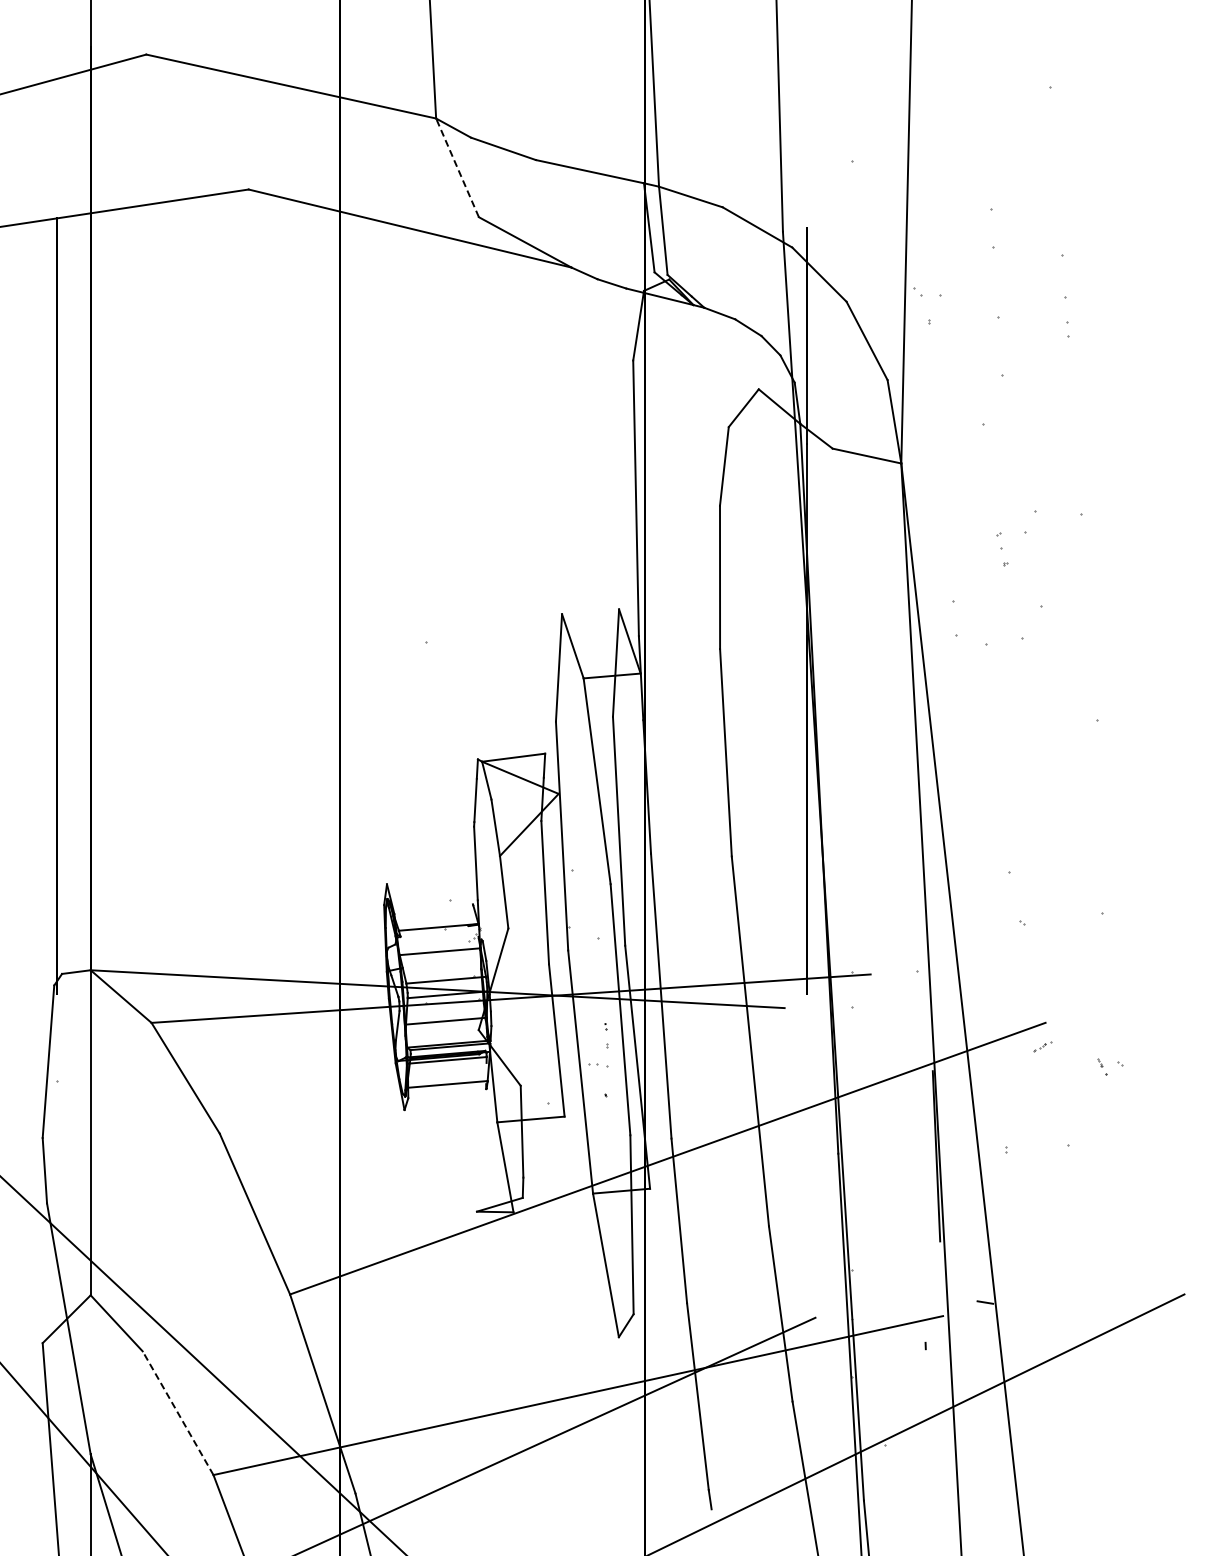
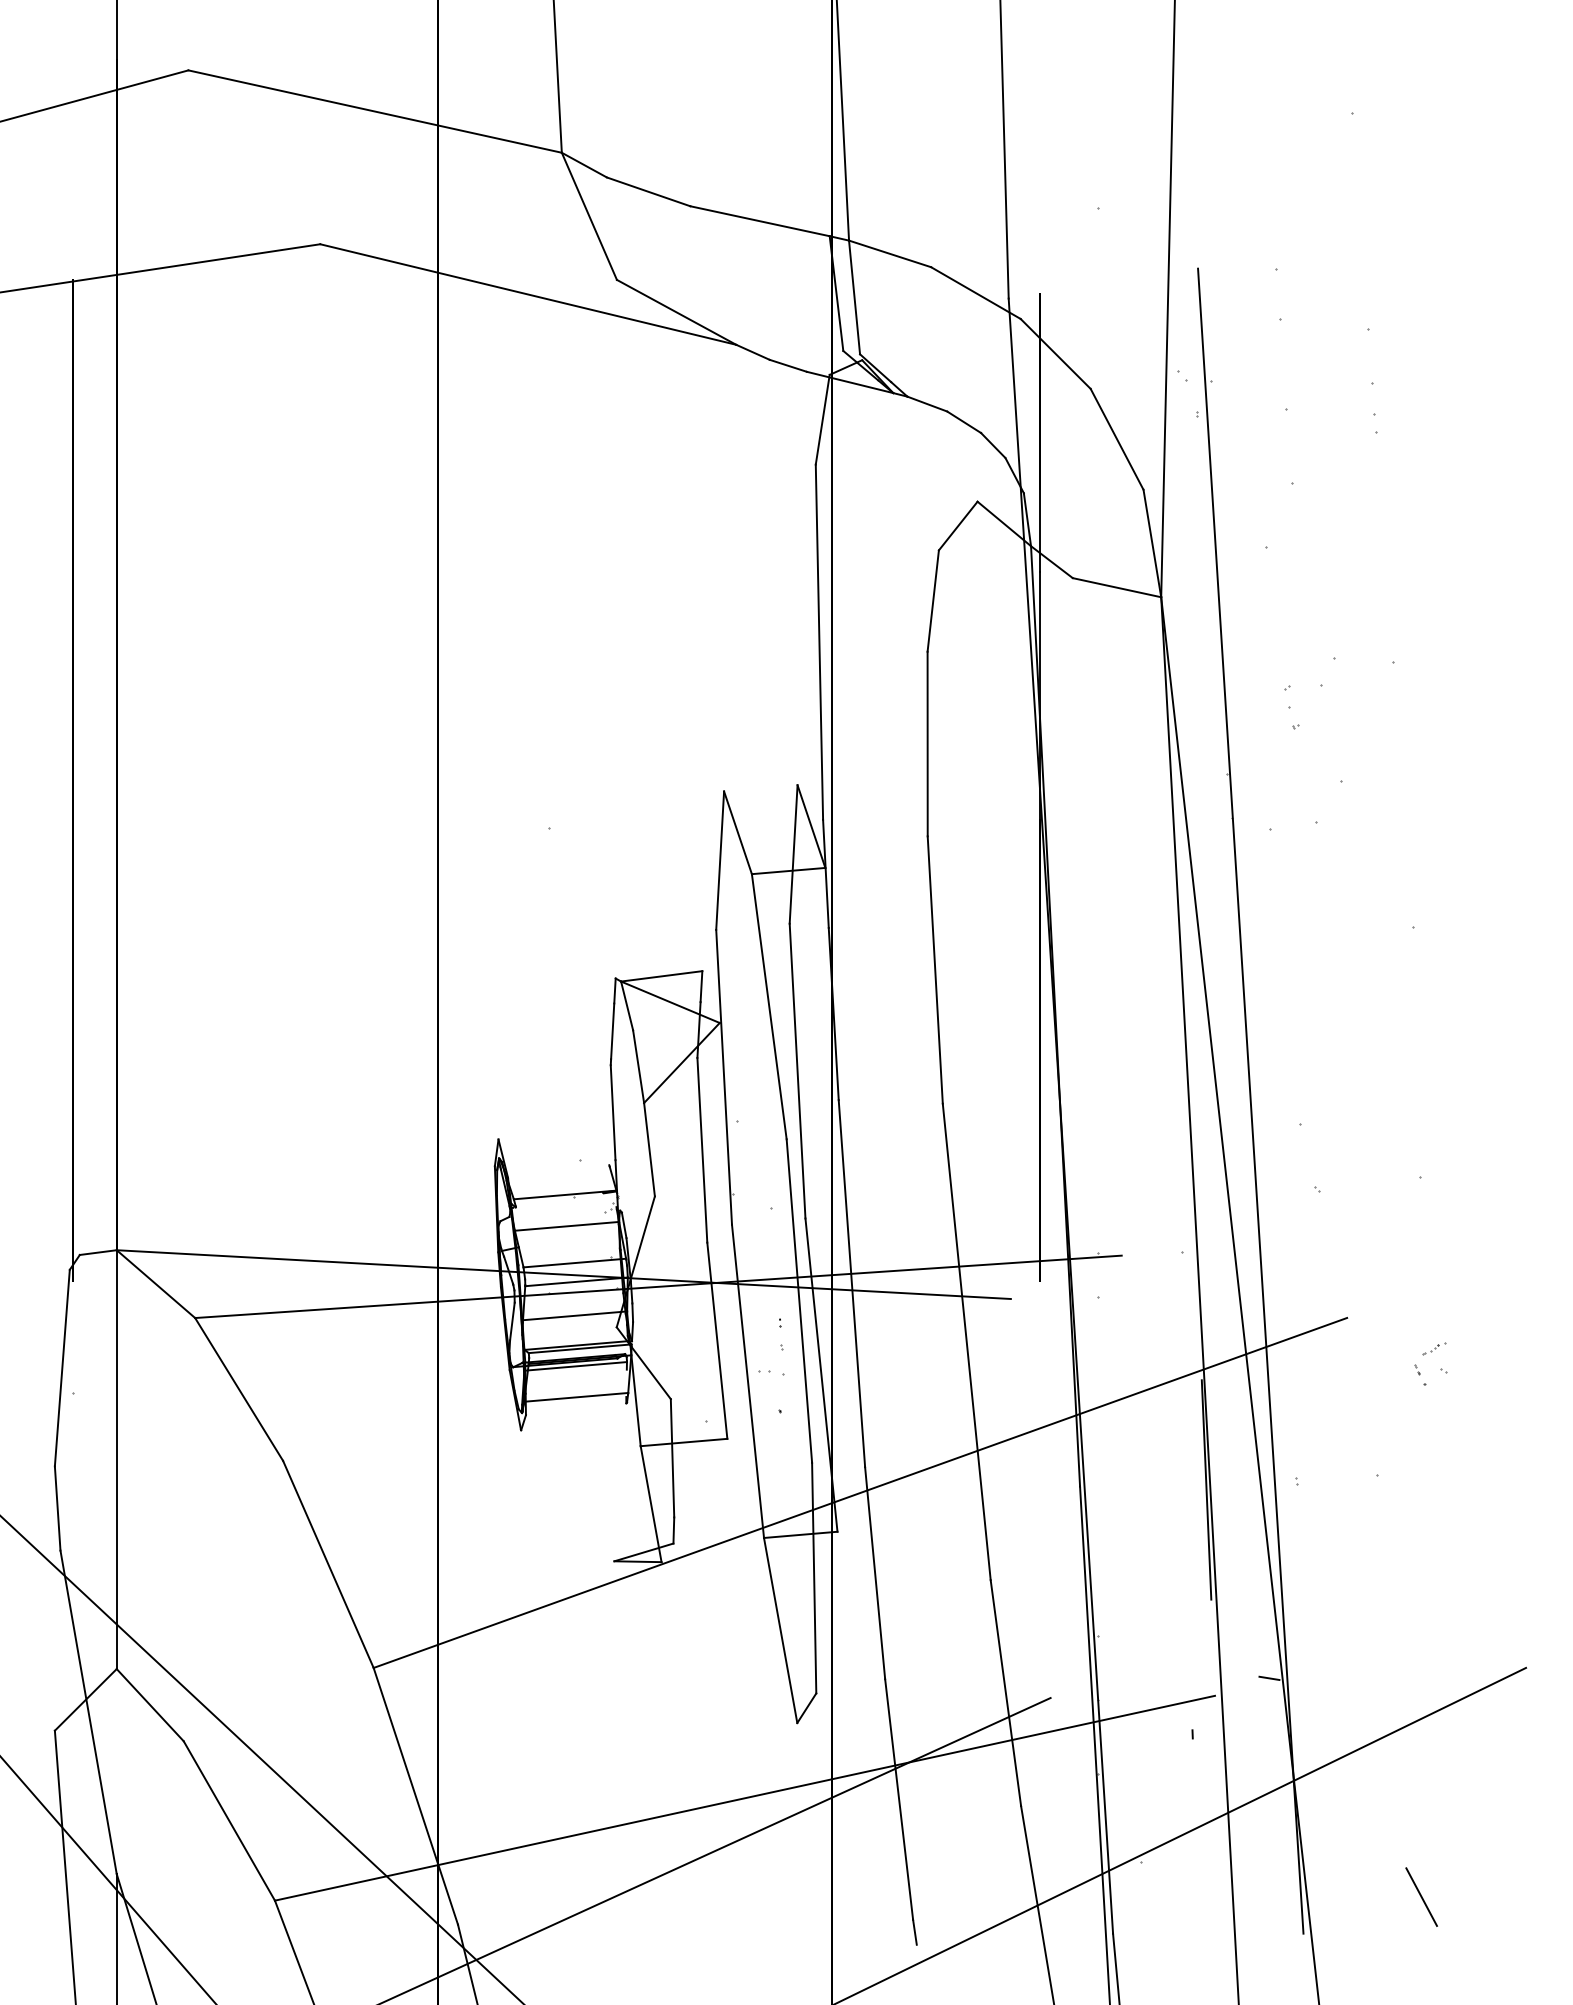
line: (457, 167) -> (589, 215), dashed -> solid
line: (970, 854) -> (1250, 1101), added
part: (1042, 1046) -> (1434, 1348), moved
line: (177, 1412) -> (228, 1820), dashed -> solid
line: (1103, 1472) -> (1421, 1897), added

